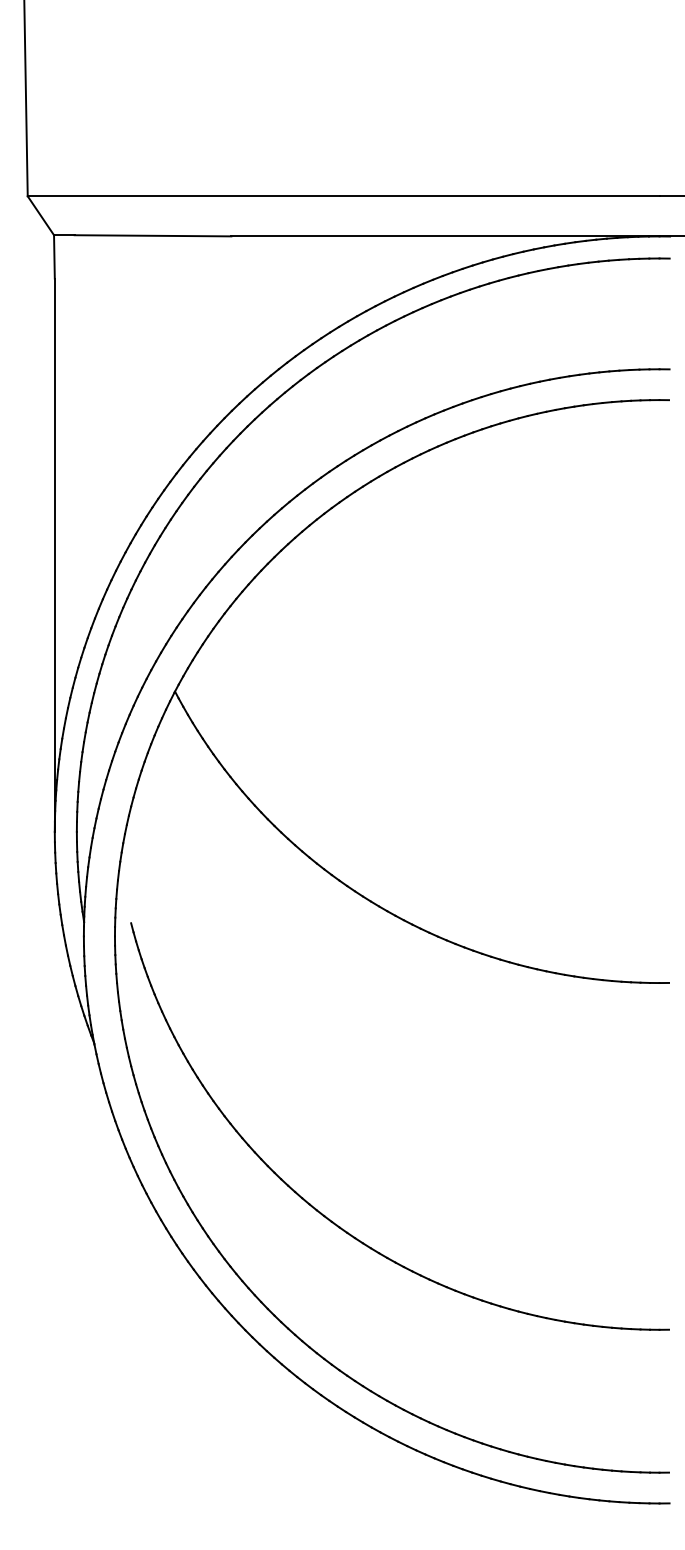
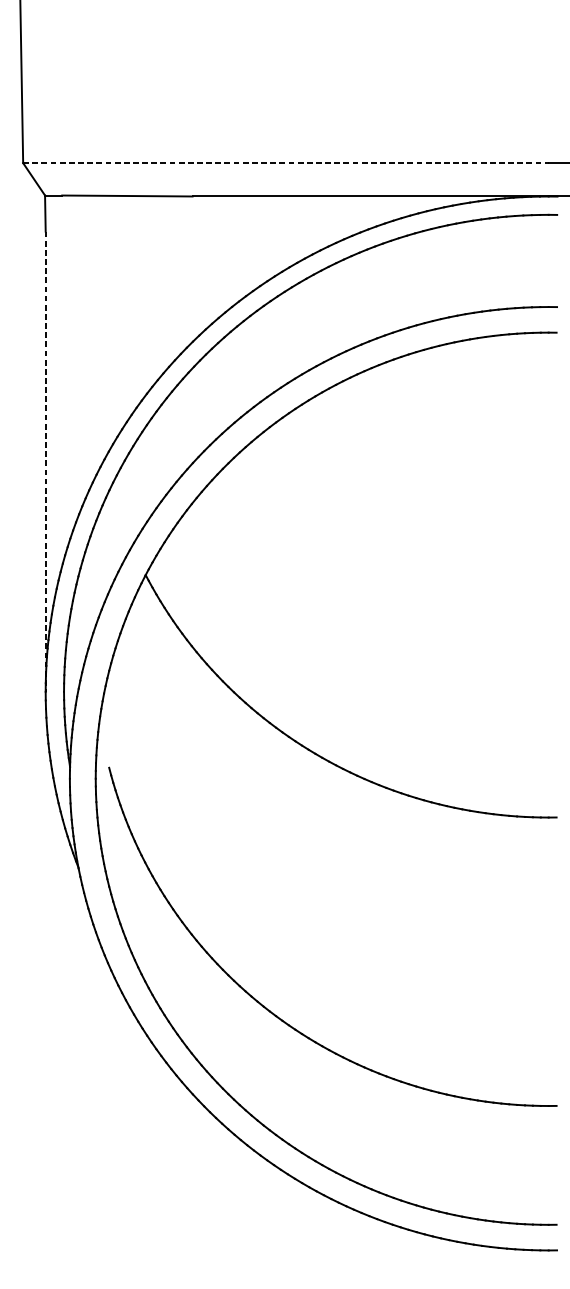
line: (343, 196) -> (285, 163), solid -> dashed
line: (54, 555) -> (45, 461), solid -> dashed

